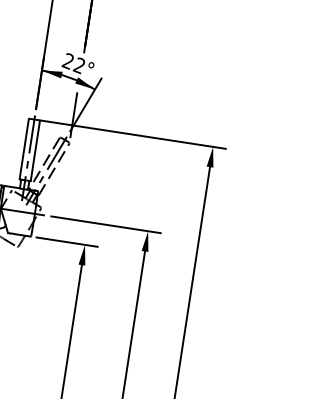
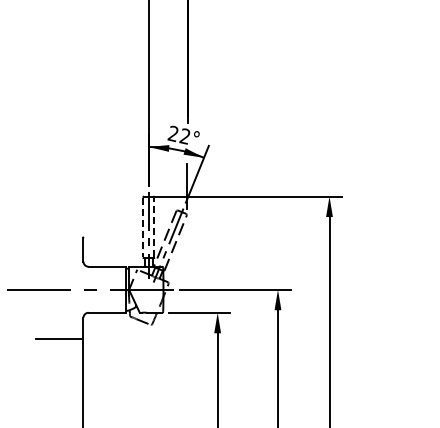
line: (24, 149) -> (143, 227), solid -> dashed
line: (35, 151) -> (154, 227), solid -> dashed

